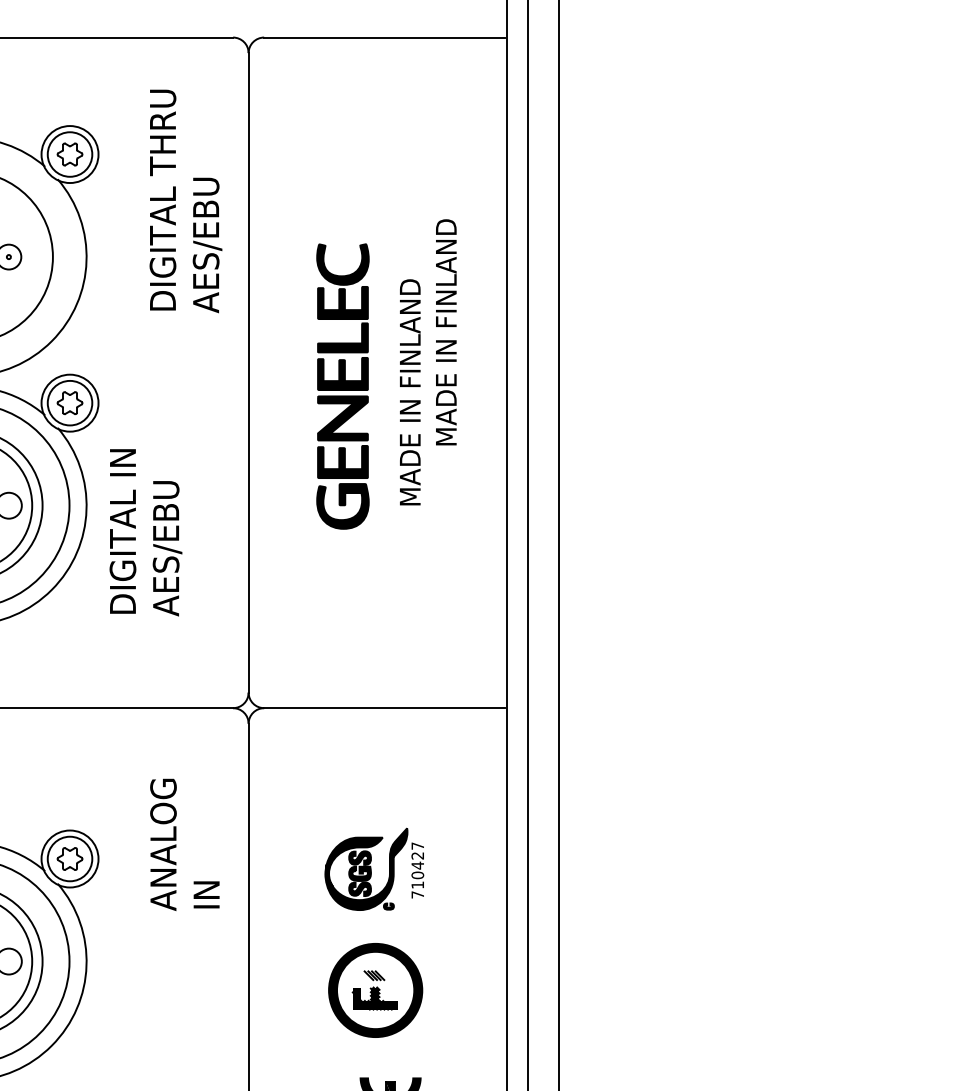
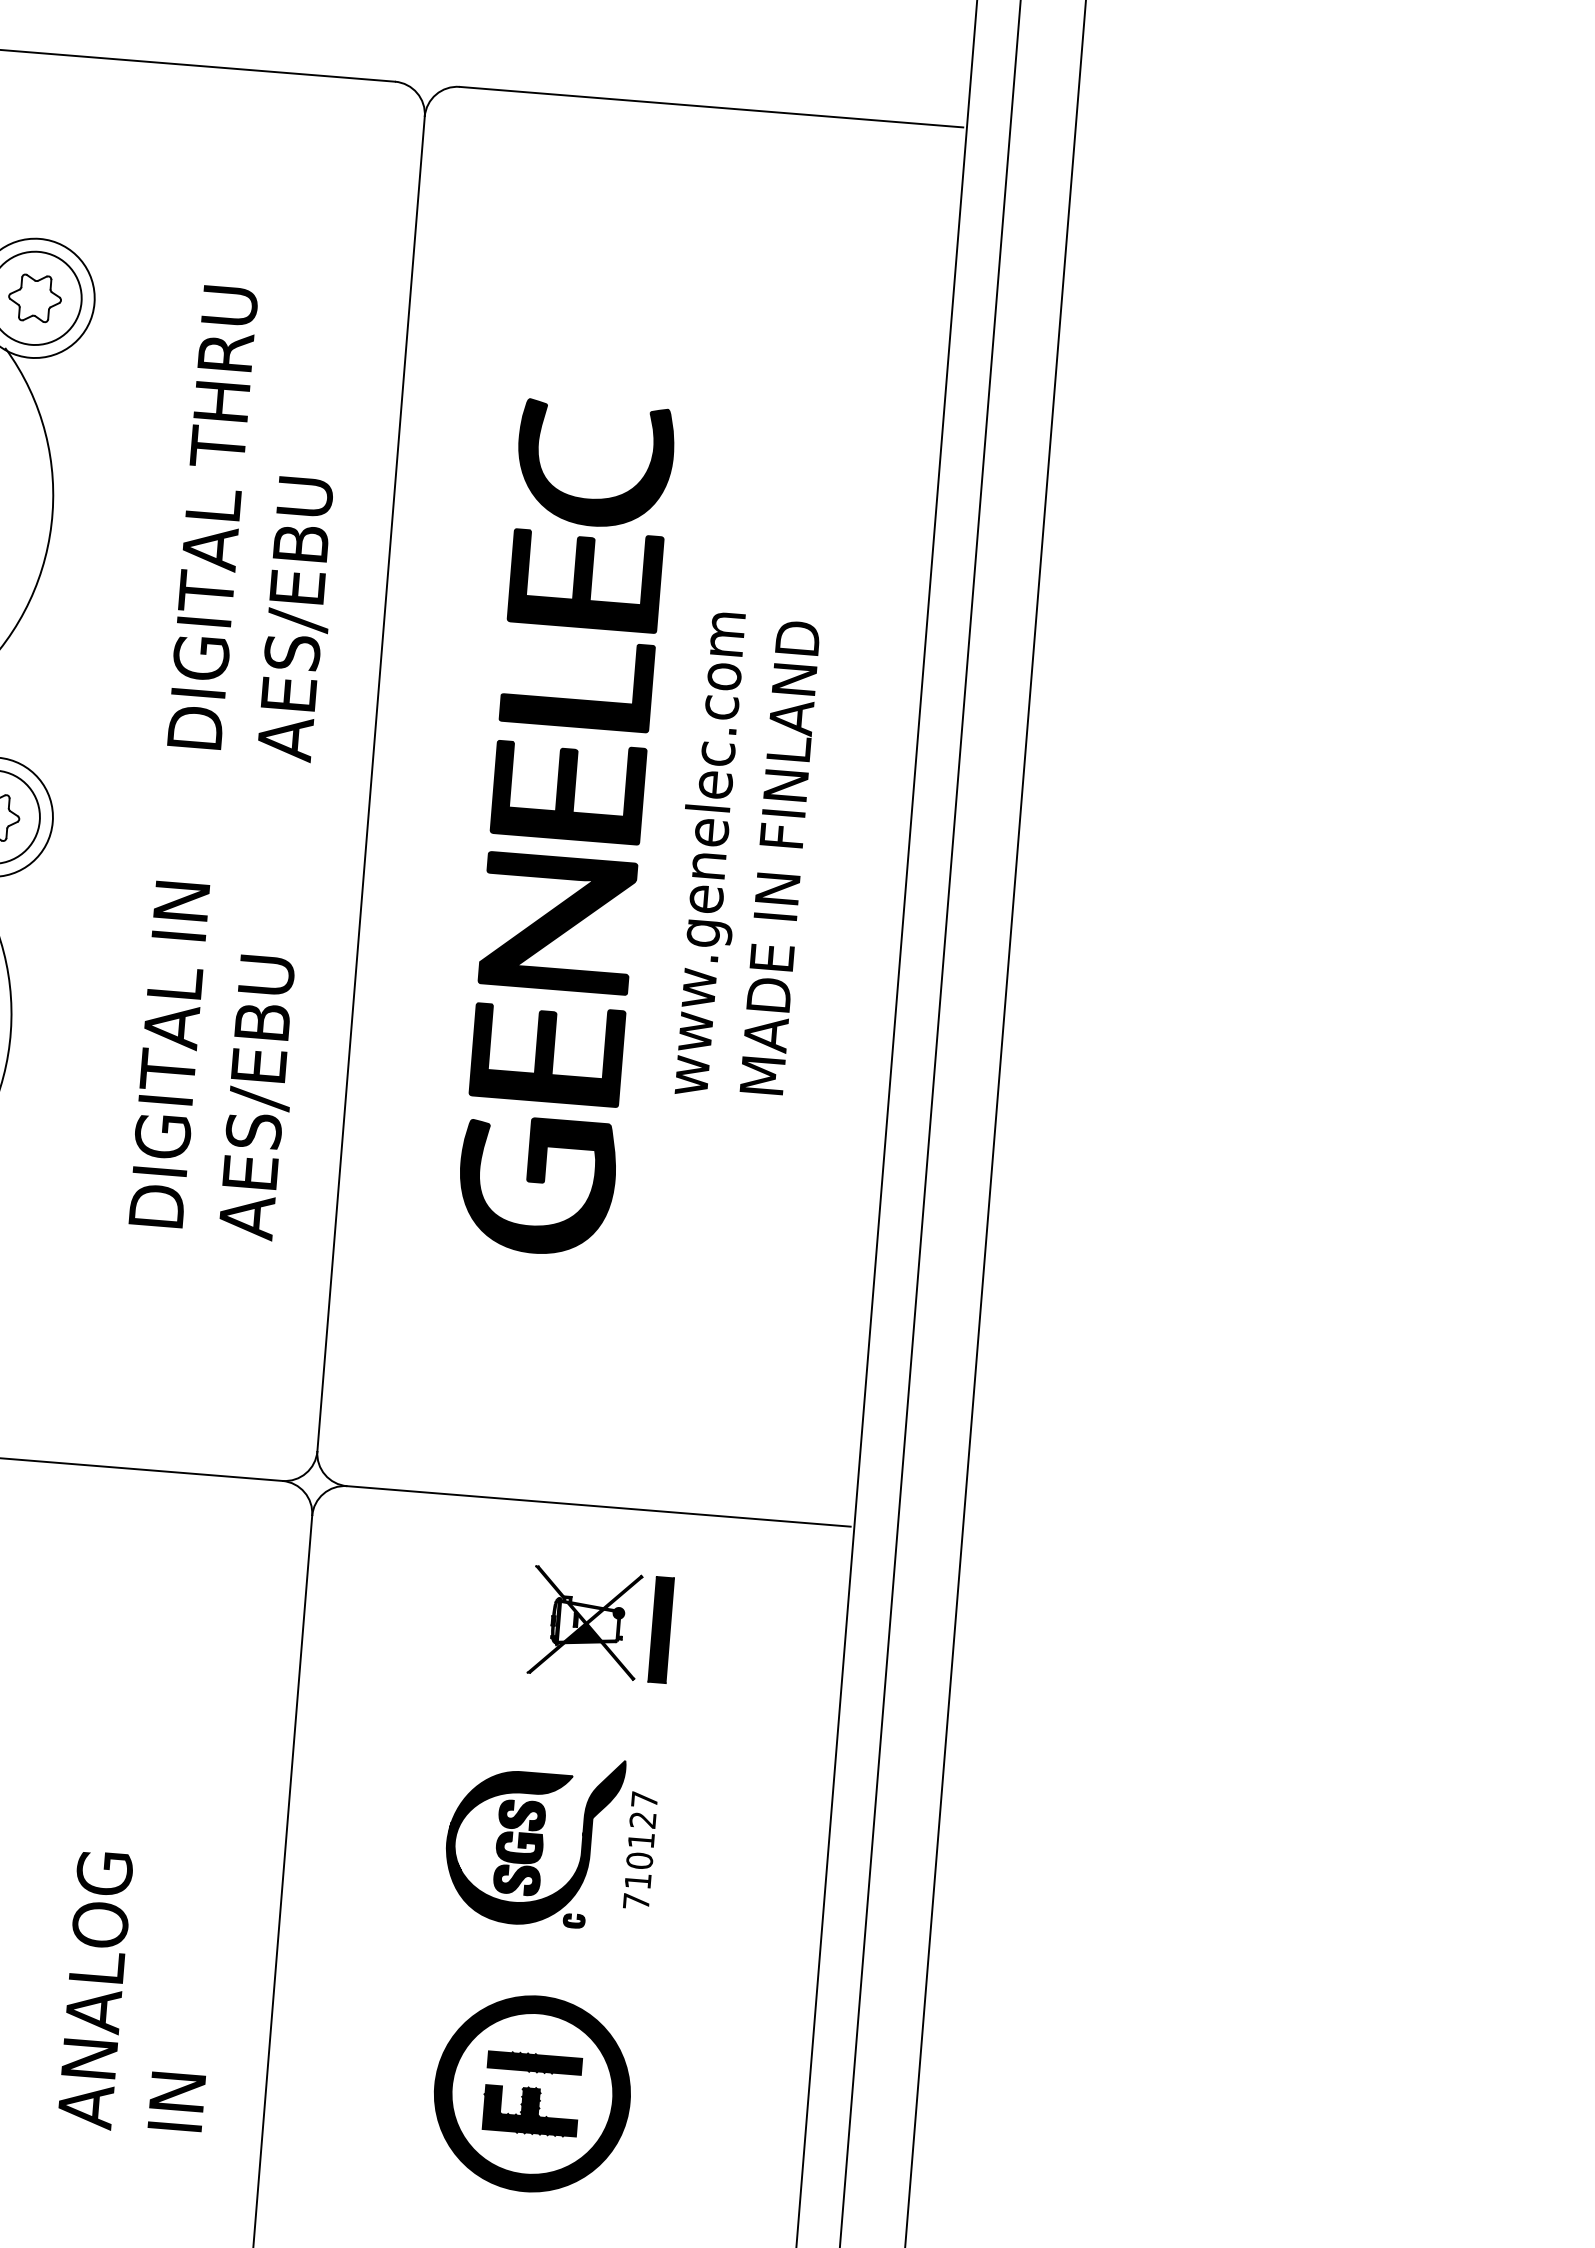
text: (185, 201) -> (259, 524), moved
text: (446, 332) -> (780, 858), moved
part: (342, 386) -> (564, 828), size x1.43
text: (412, 392) -> (709, 852), MADE IN FINLAND -> www.genelec.com
text: (145, 532) -> (216, 1060), moved
part: (389, 764) -> (599, 1624), added
text: (184, 844) -> (139, 1993), moved
text: (417, 865) -> (640, 1840), 710427 -> 710127
fill: (375, 975) -> (534, 2062), added

